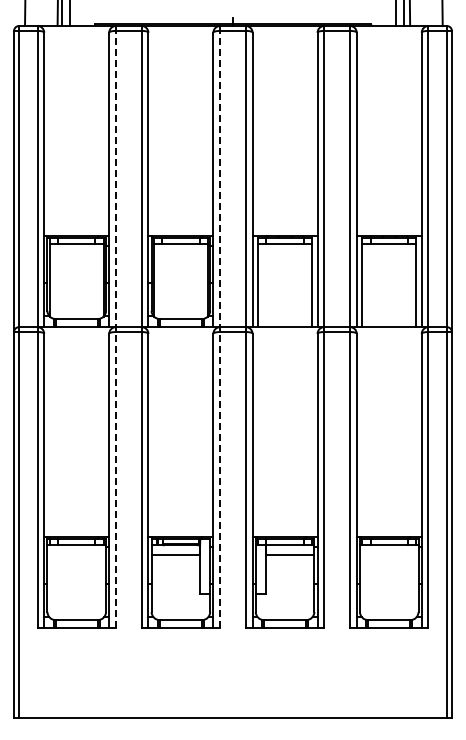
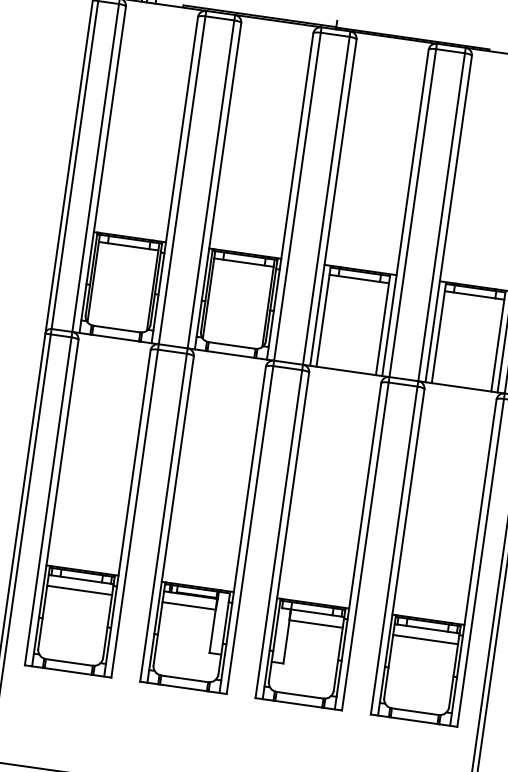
line: (115, 326) -> (158, 343), dashed -> solid
line: (219, 326) -> (273, 359), dashed -> solid
line: (76, 555) -> (79, 590), added
line: (388, 555) -> (424, 640), added

